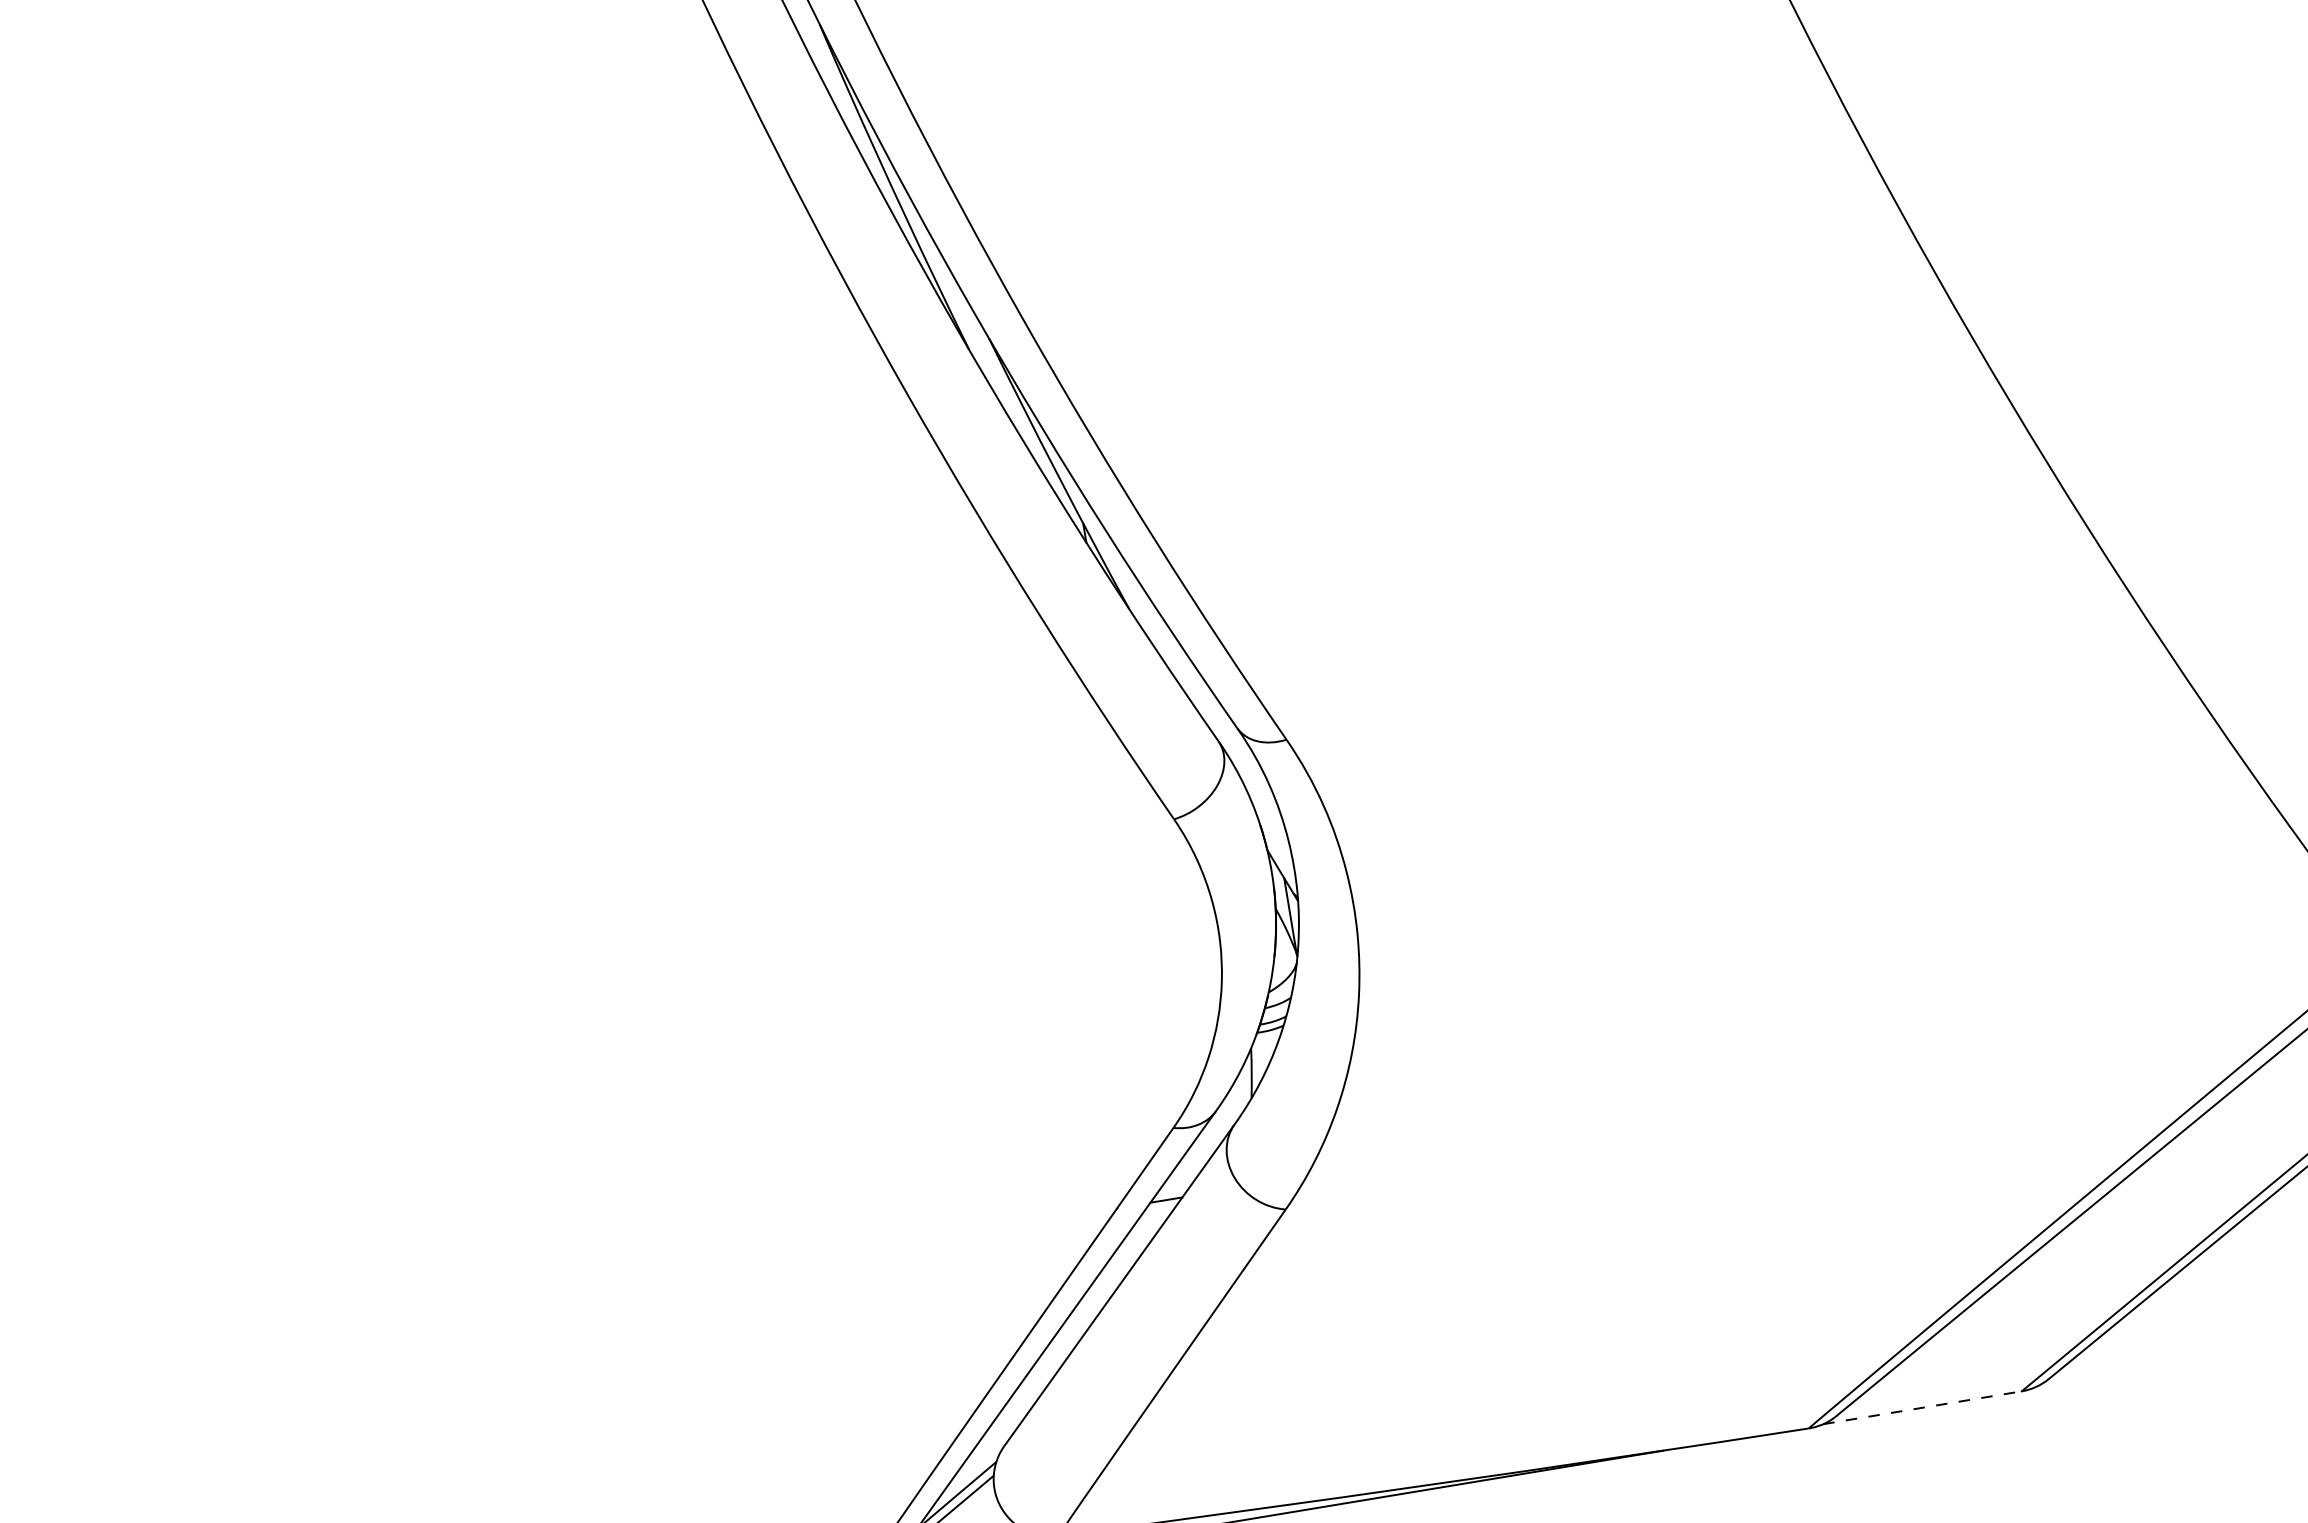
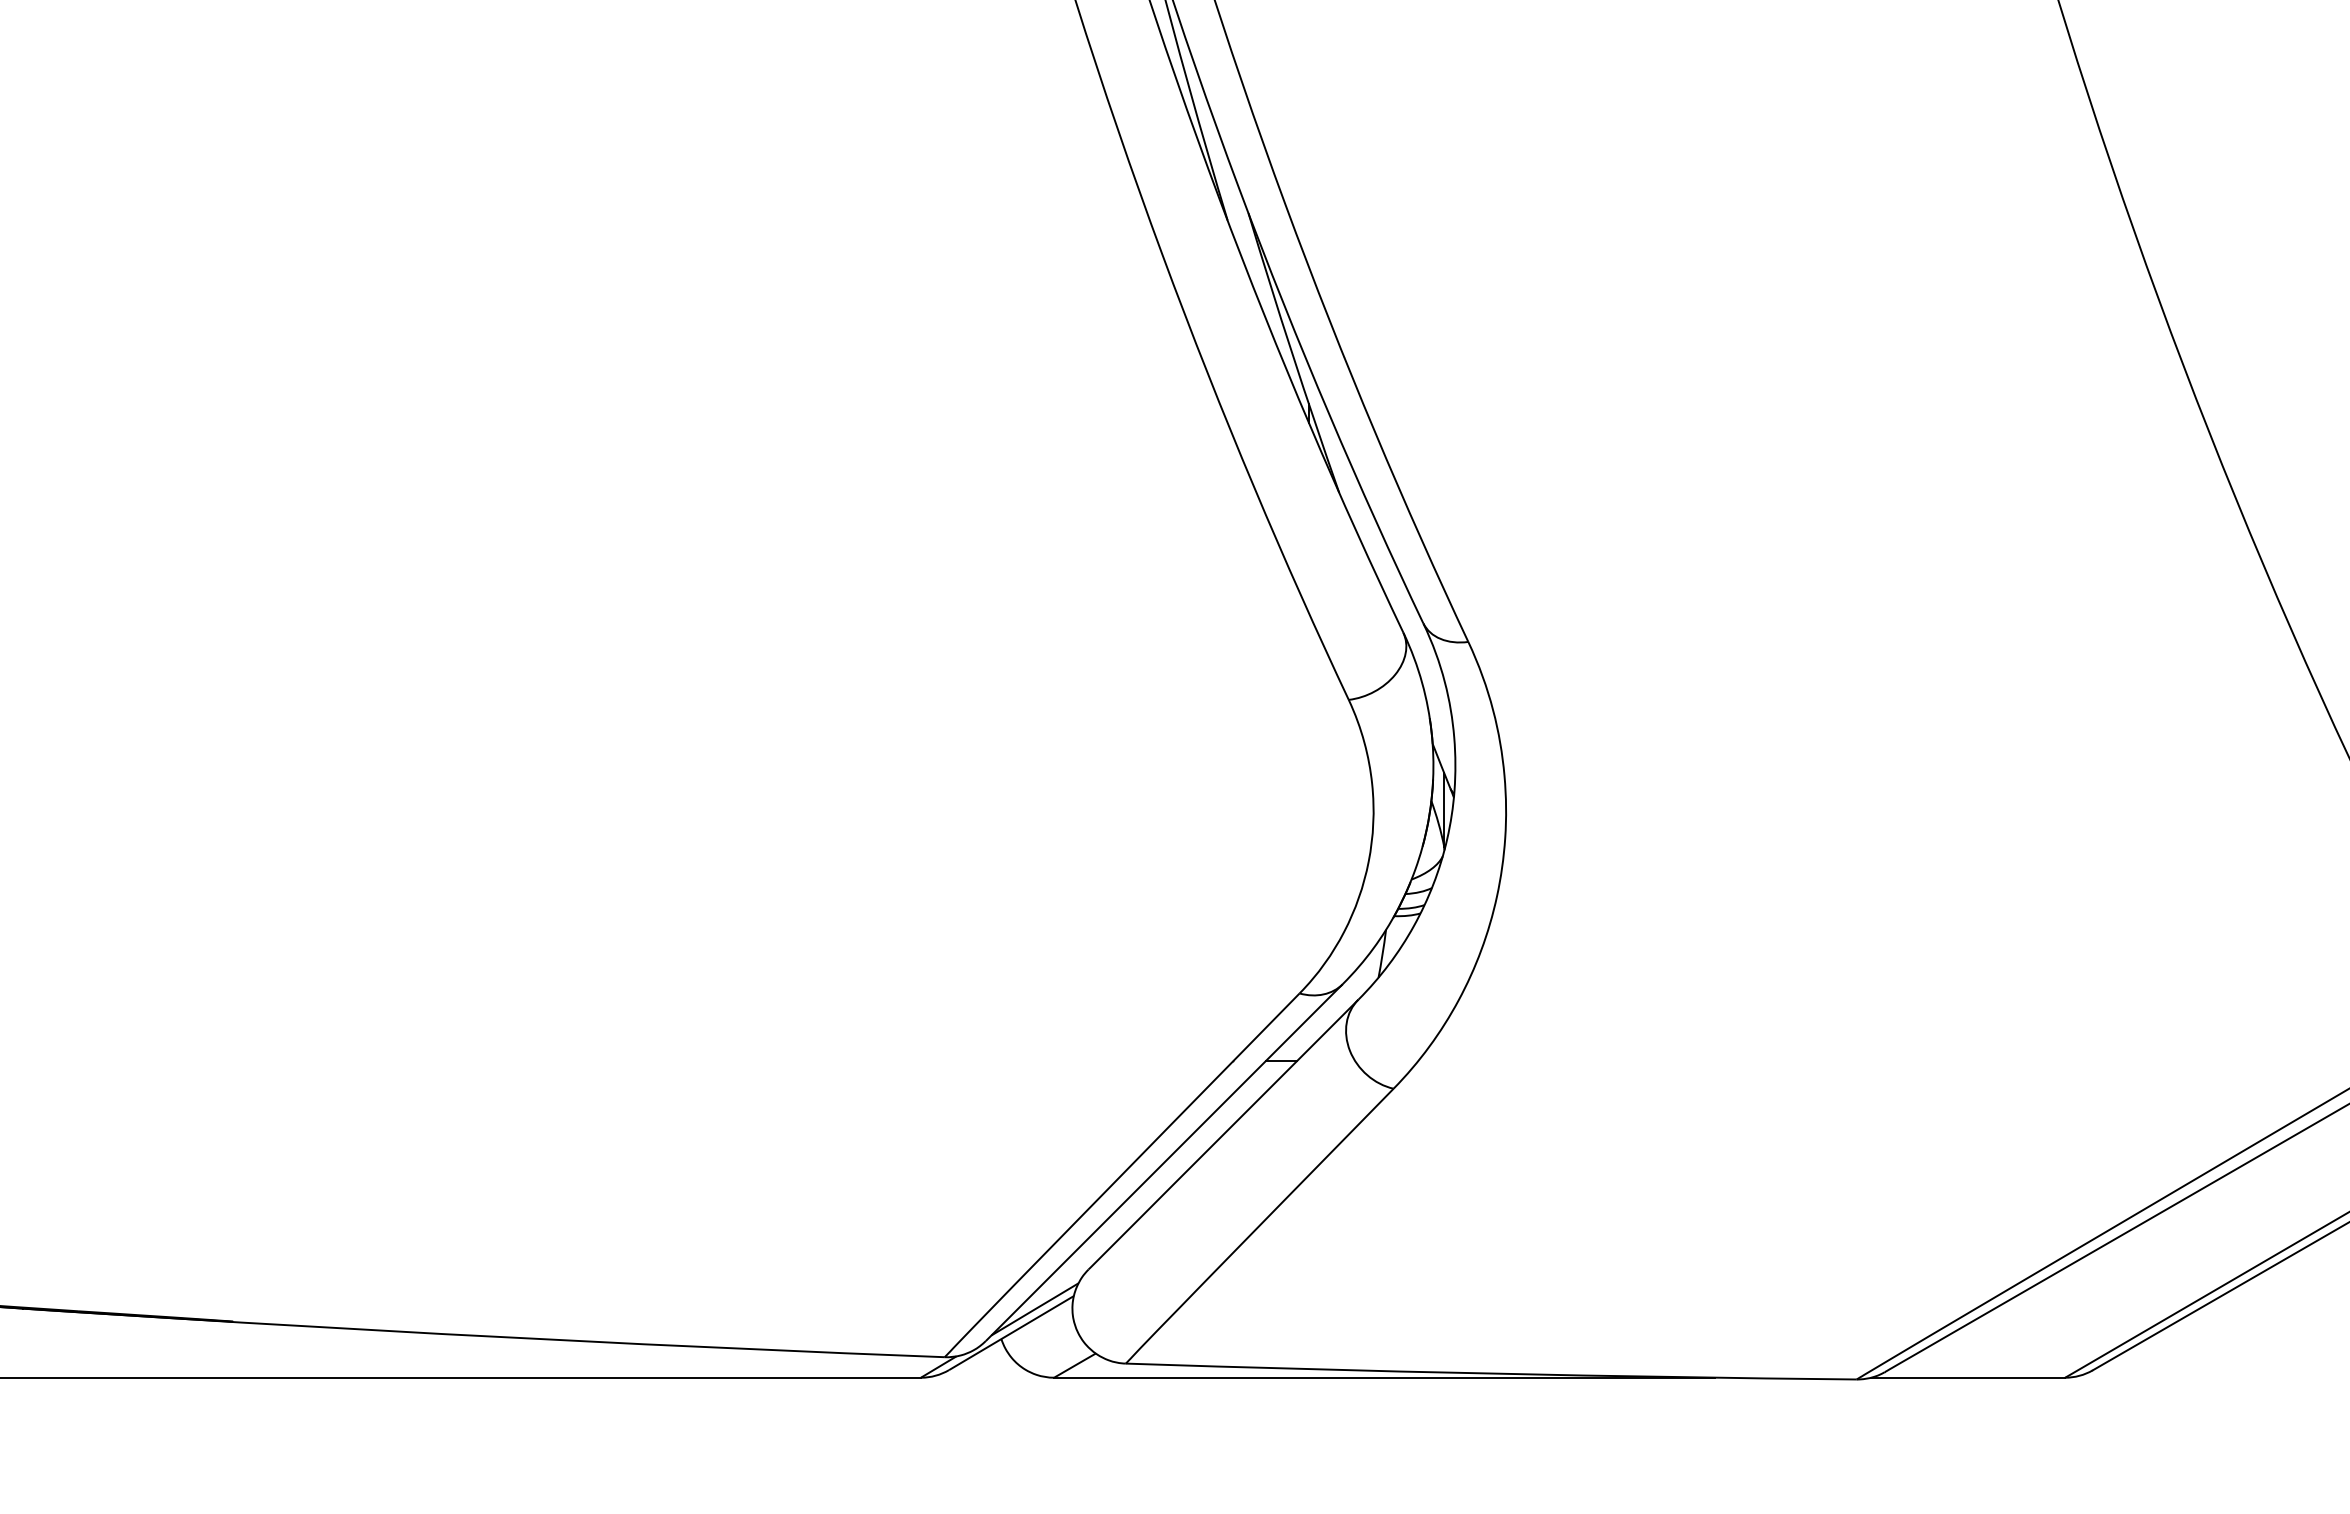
line: (1922, 1407) -> (1968, 1377), dashed -> solid

